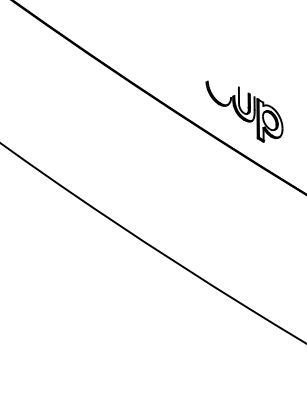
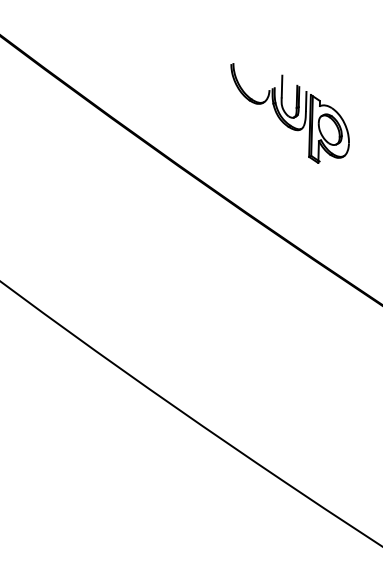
part: (244, 111) -> (289, 113), moved

